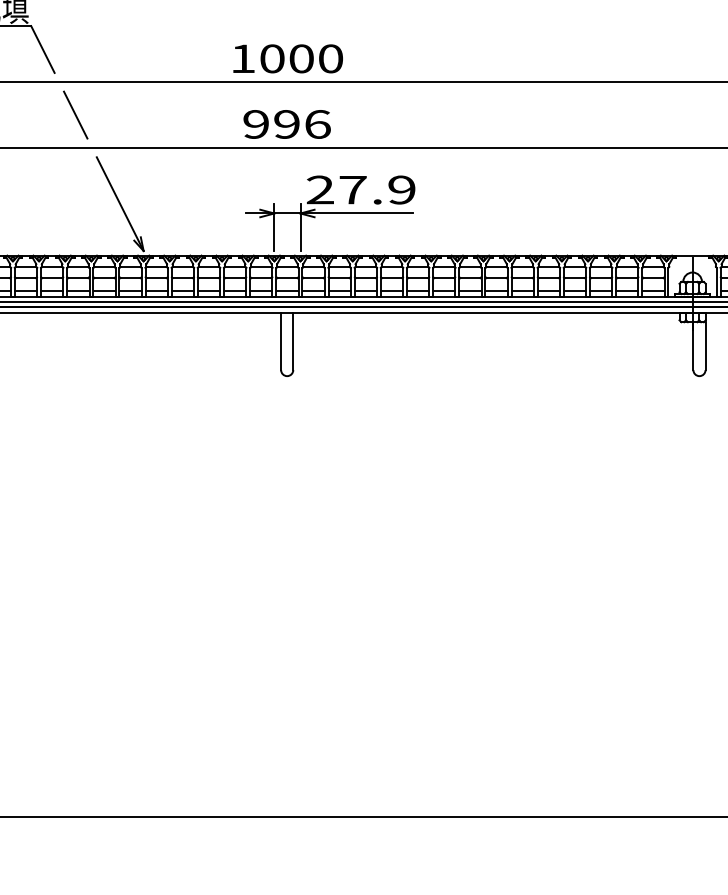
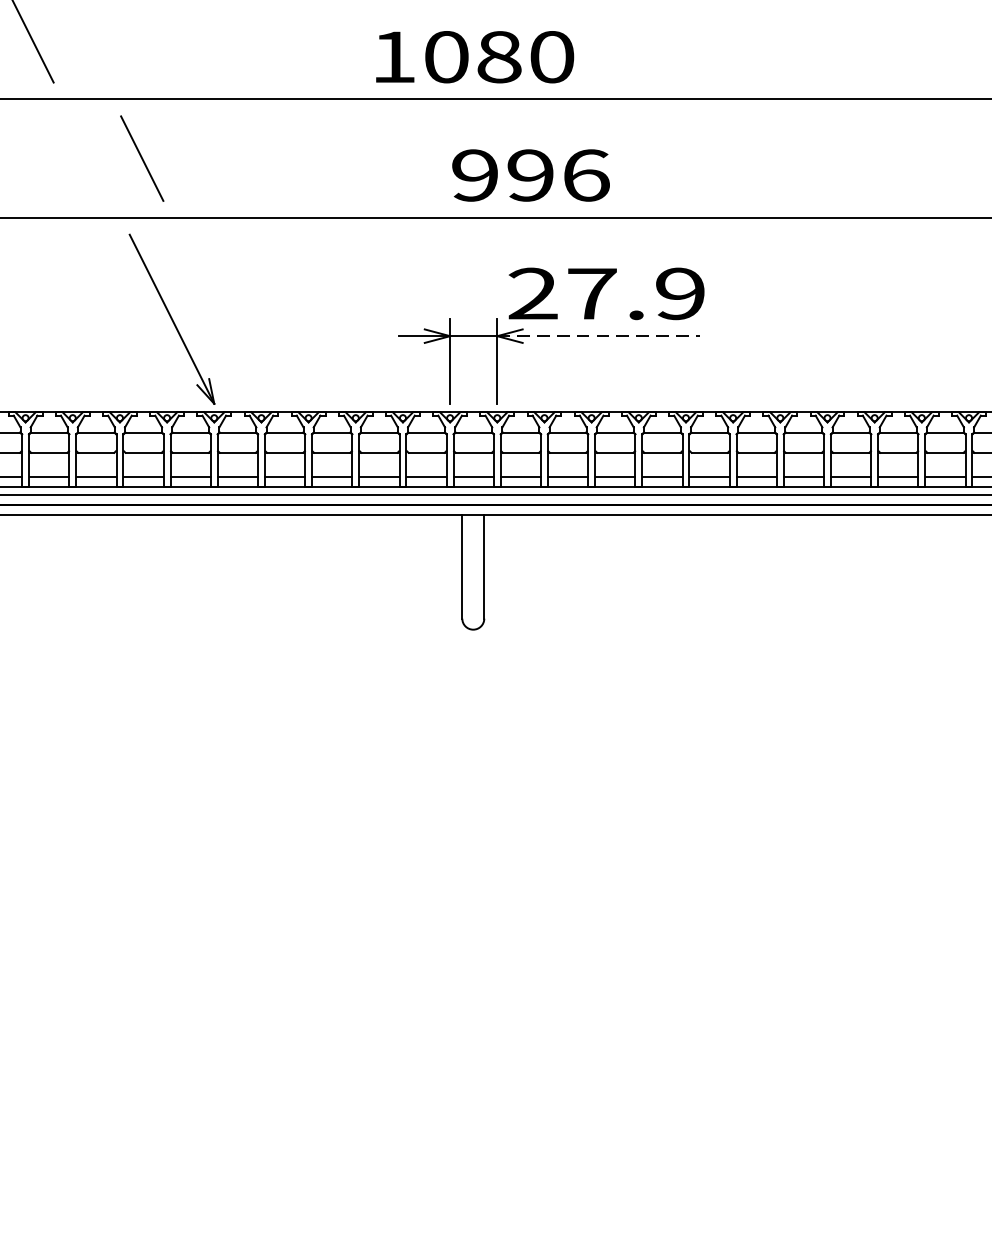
text: (301, 58) -> (499, 56), 1000 -> 1080
line: (75, 114) -> (141, 157), moved
text: (286, 124) -> (529, 175), moved
line: (357, 213) -> (600, 336), solid -> dashed

